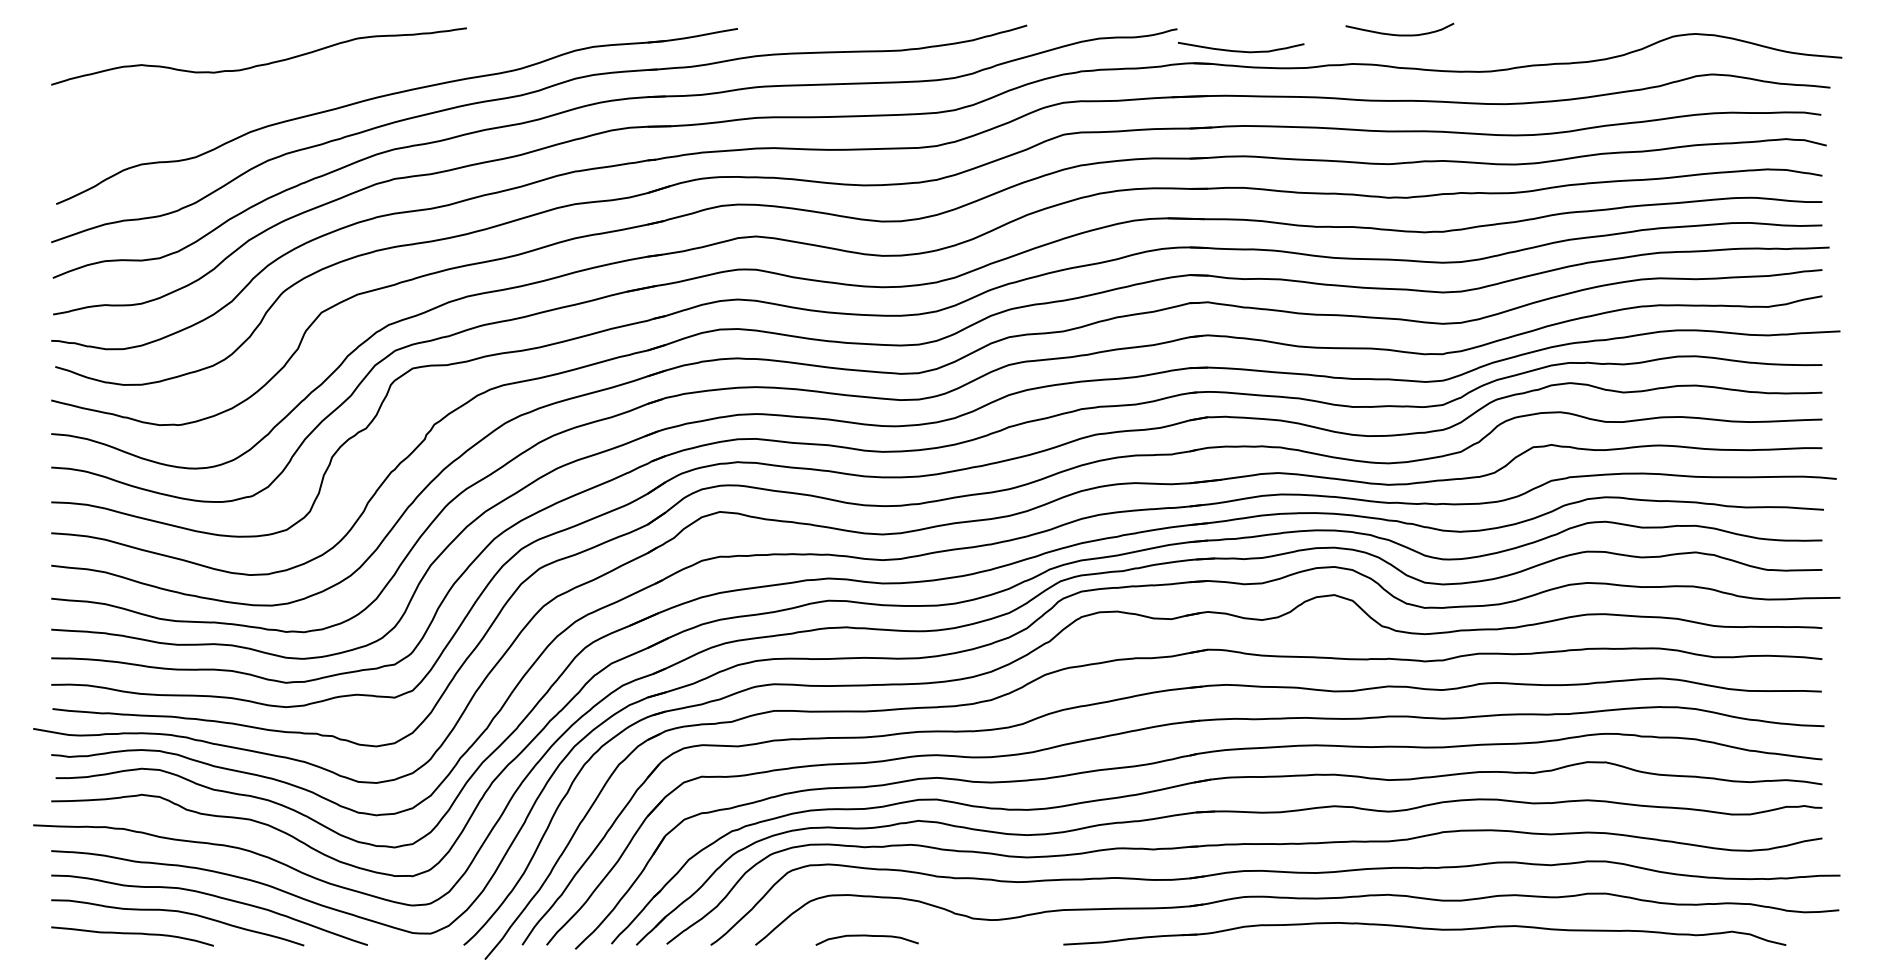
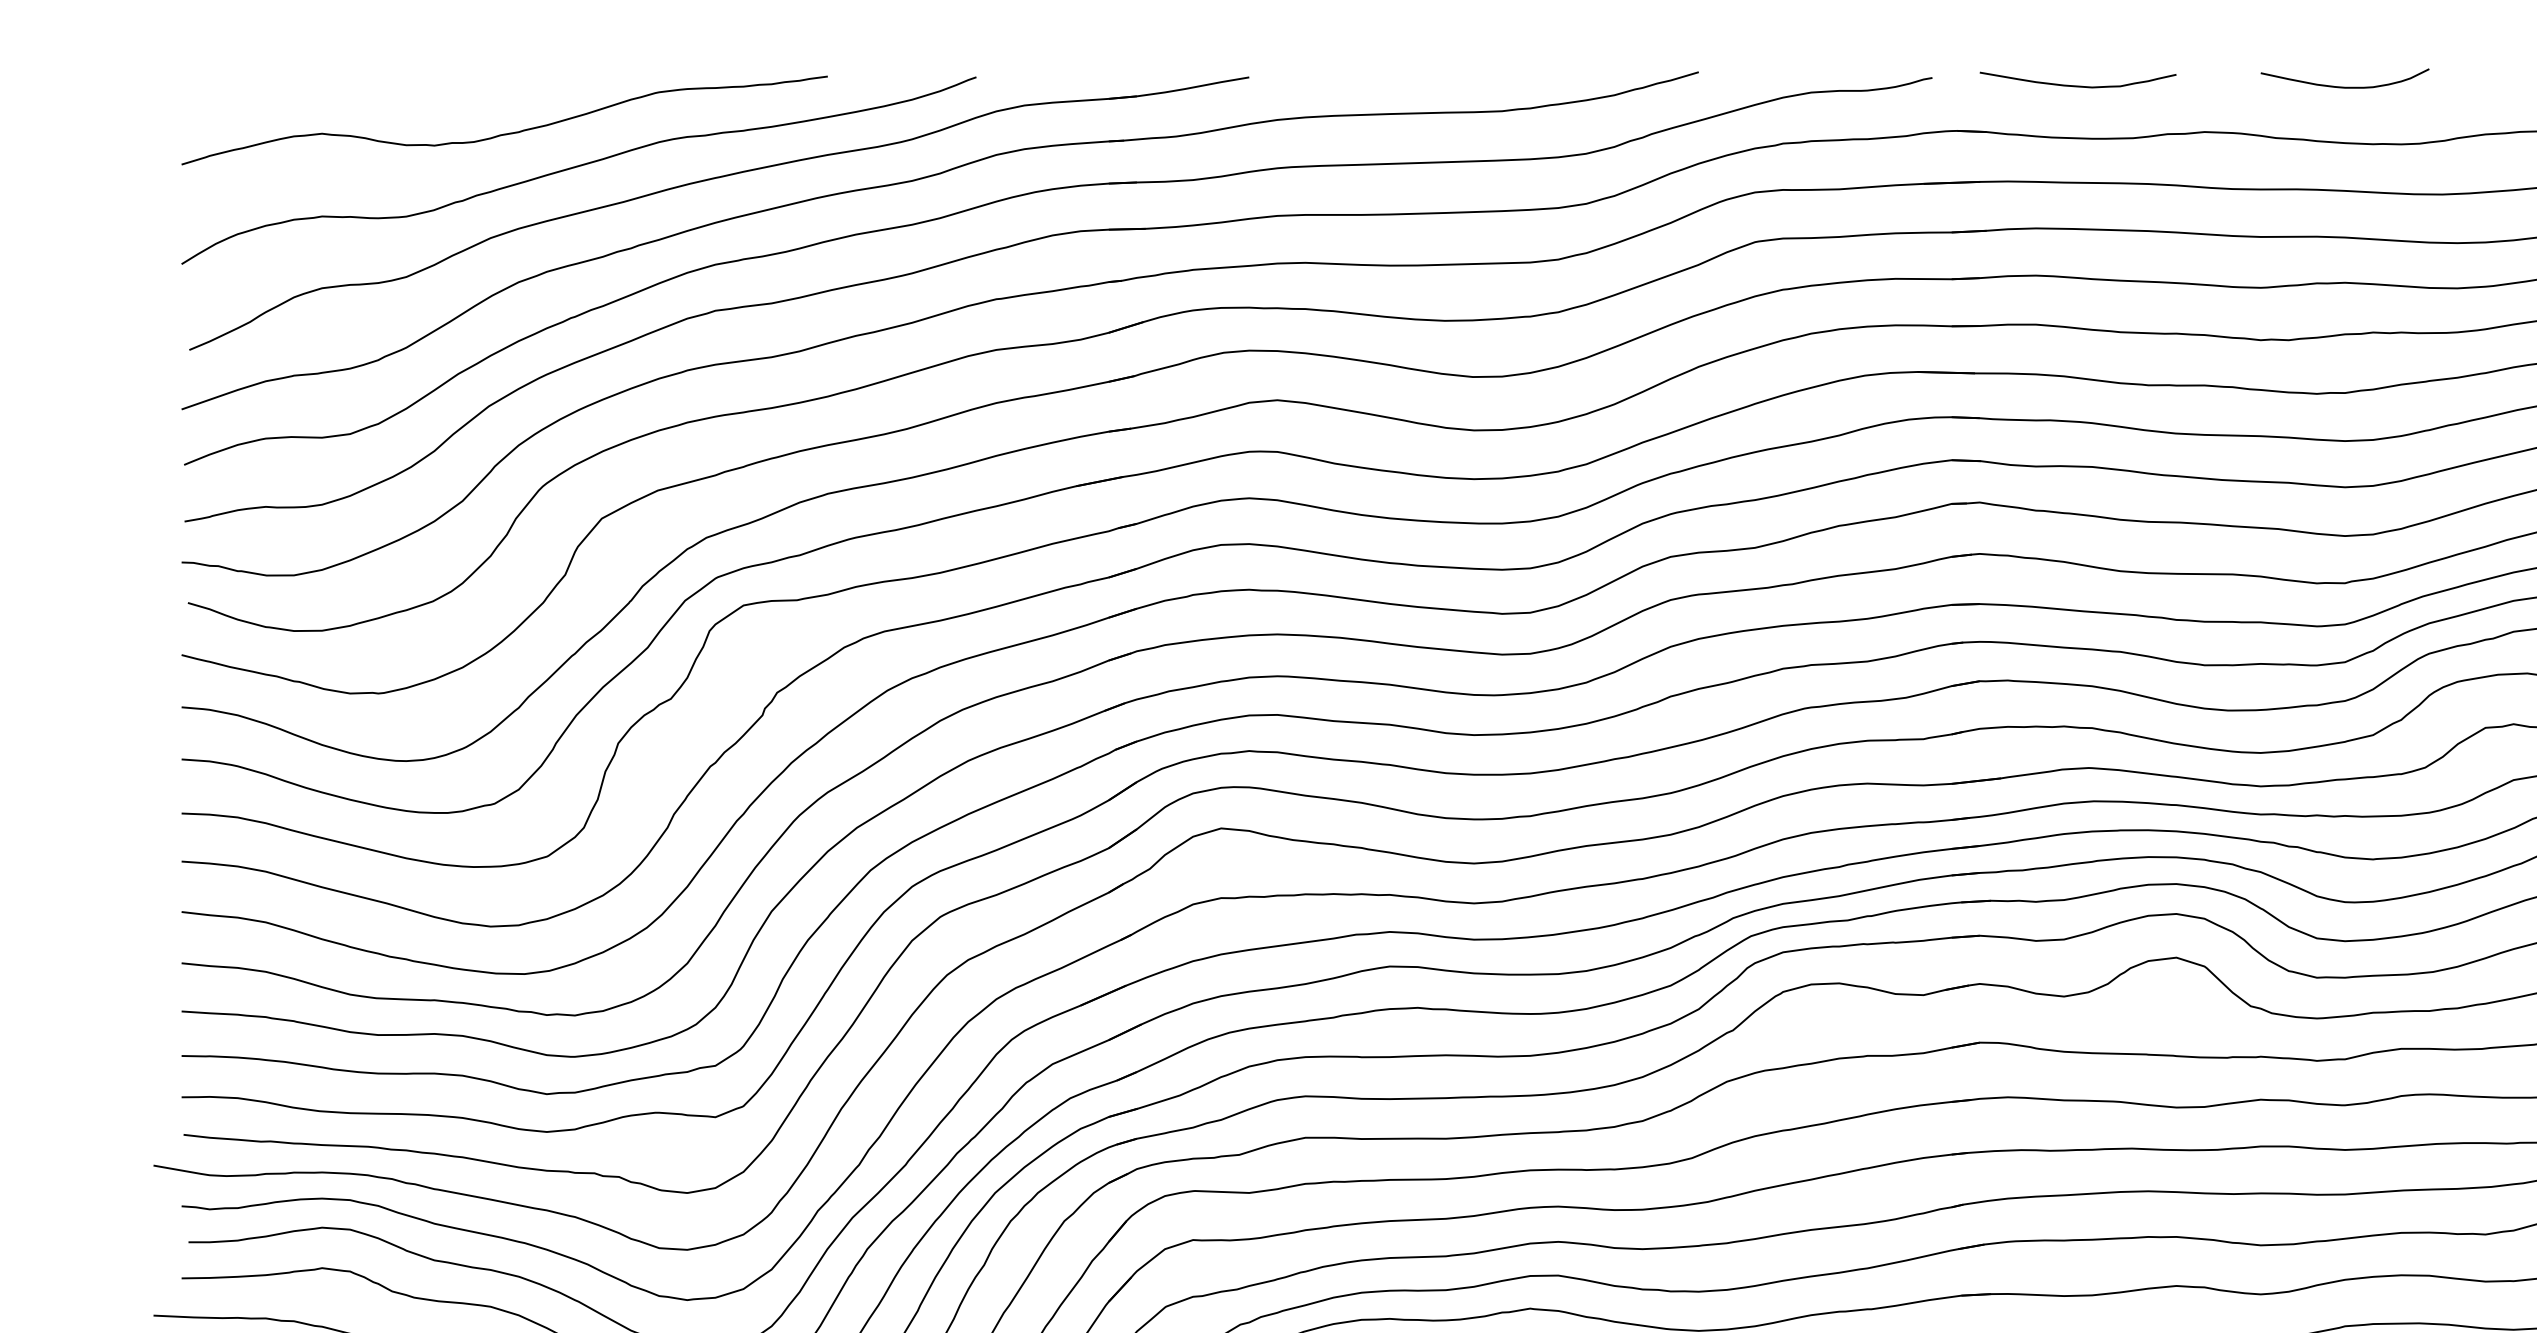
curve: (1399, 34) -> (2344, 86), moved
curve: (1240, 50) -> (2077, 84), moved
curve: (305, 87) -> (576, 168), added

